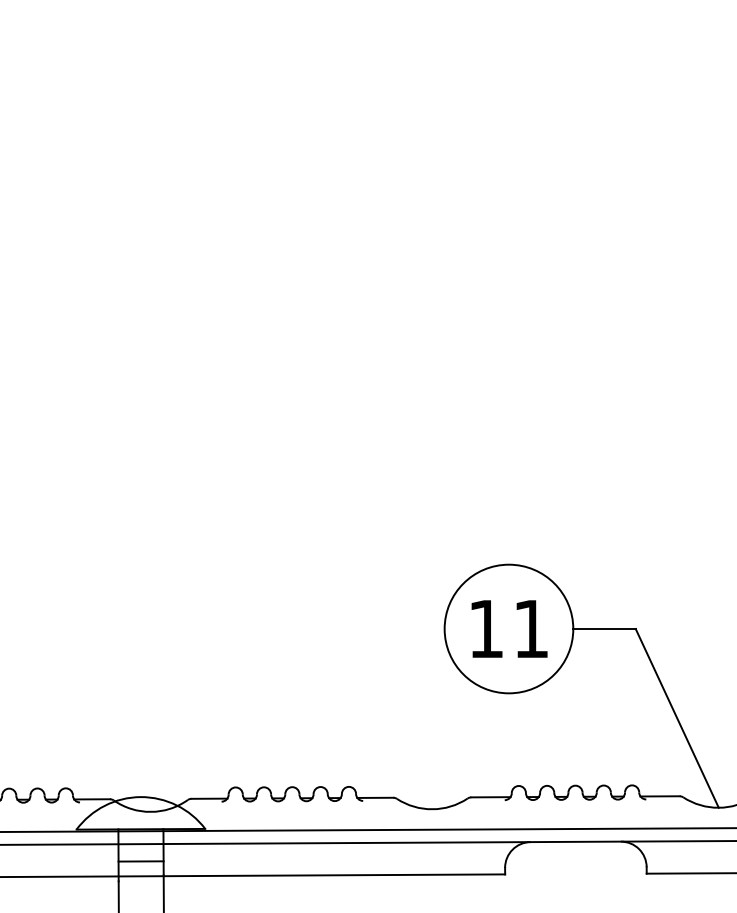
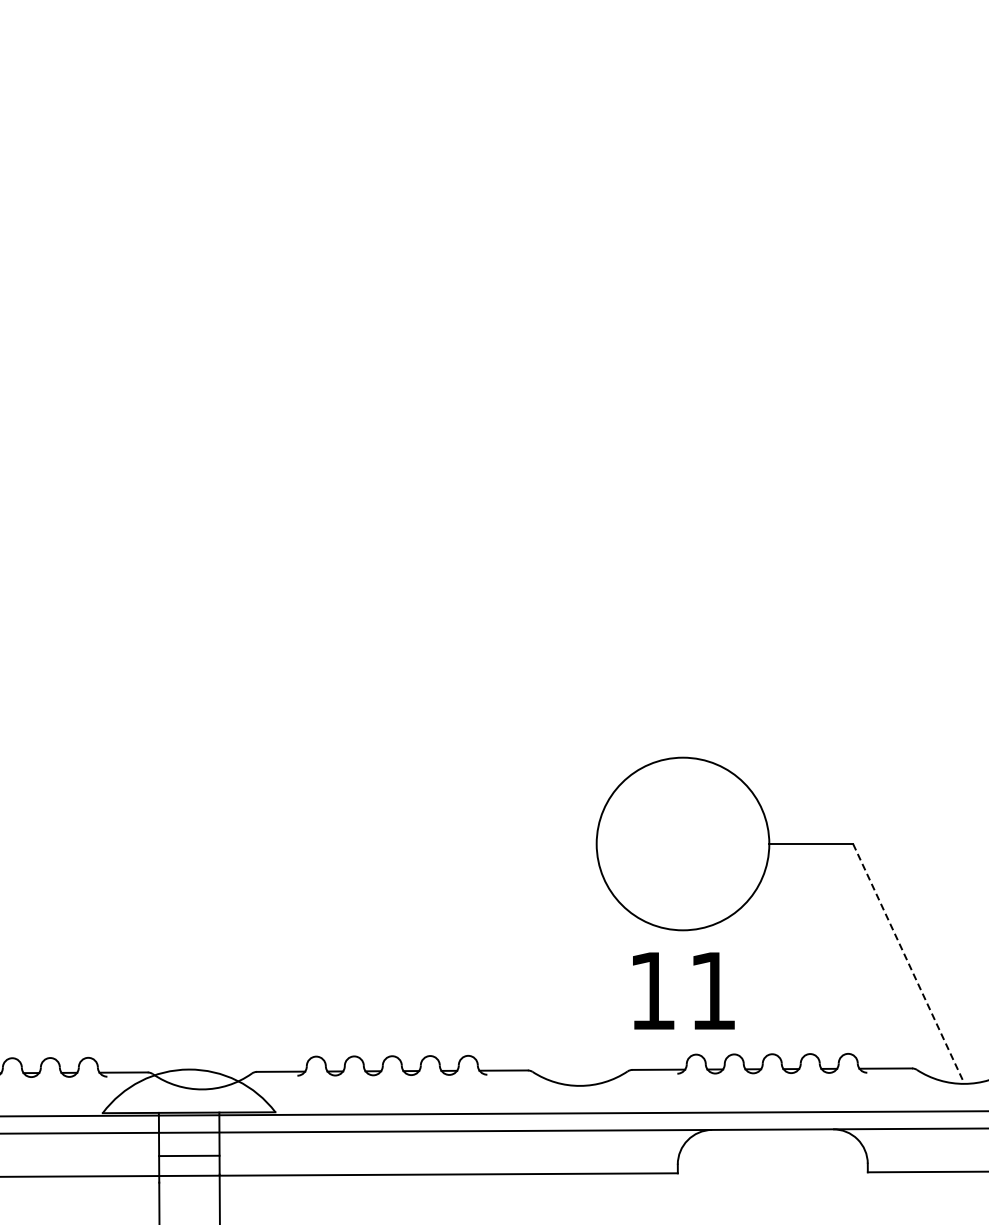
text: (509, 628) -> (683, 990), moved
line: (677, 718) -> (909, 964), solid -> dashed

